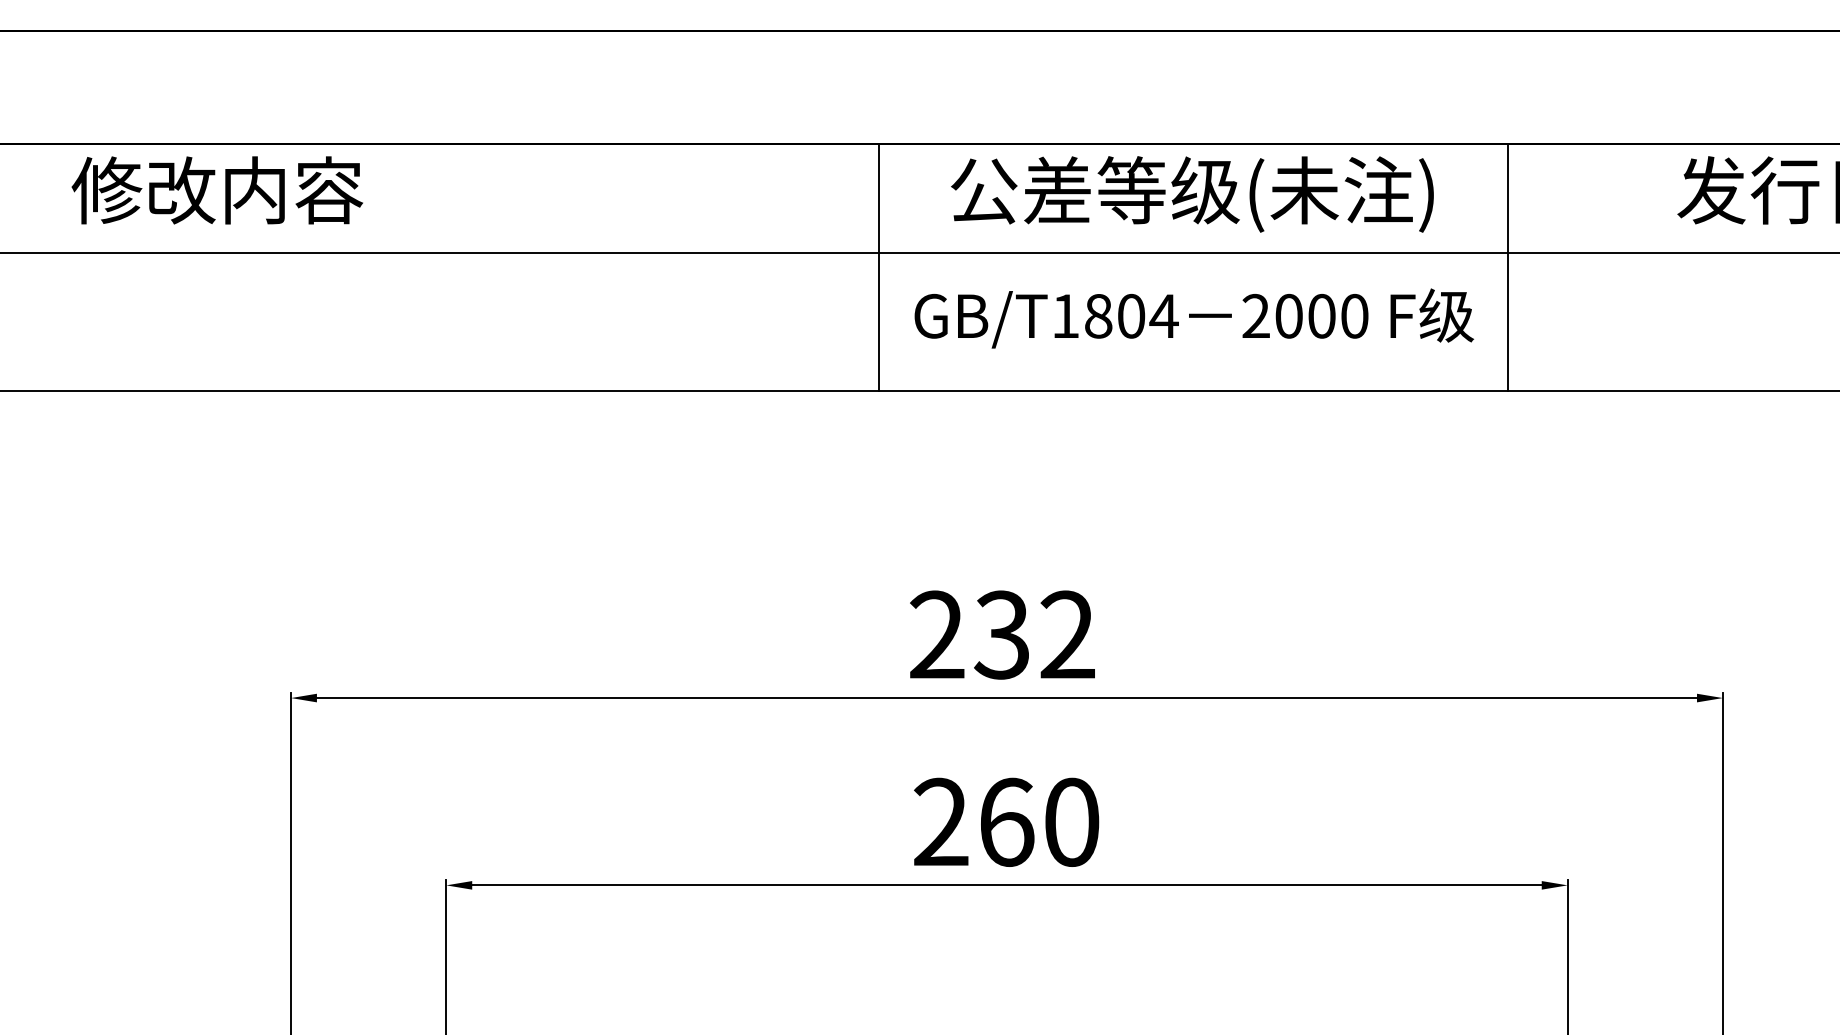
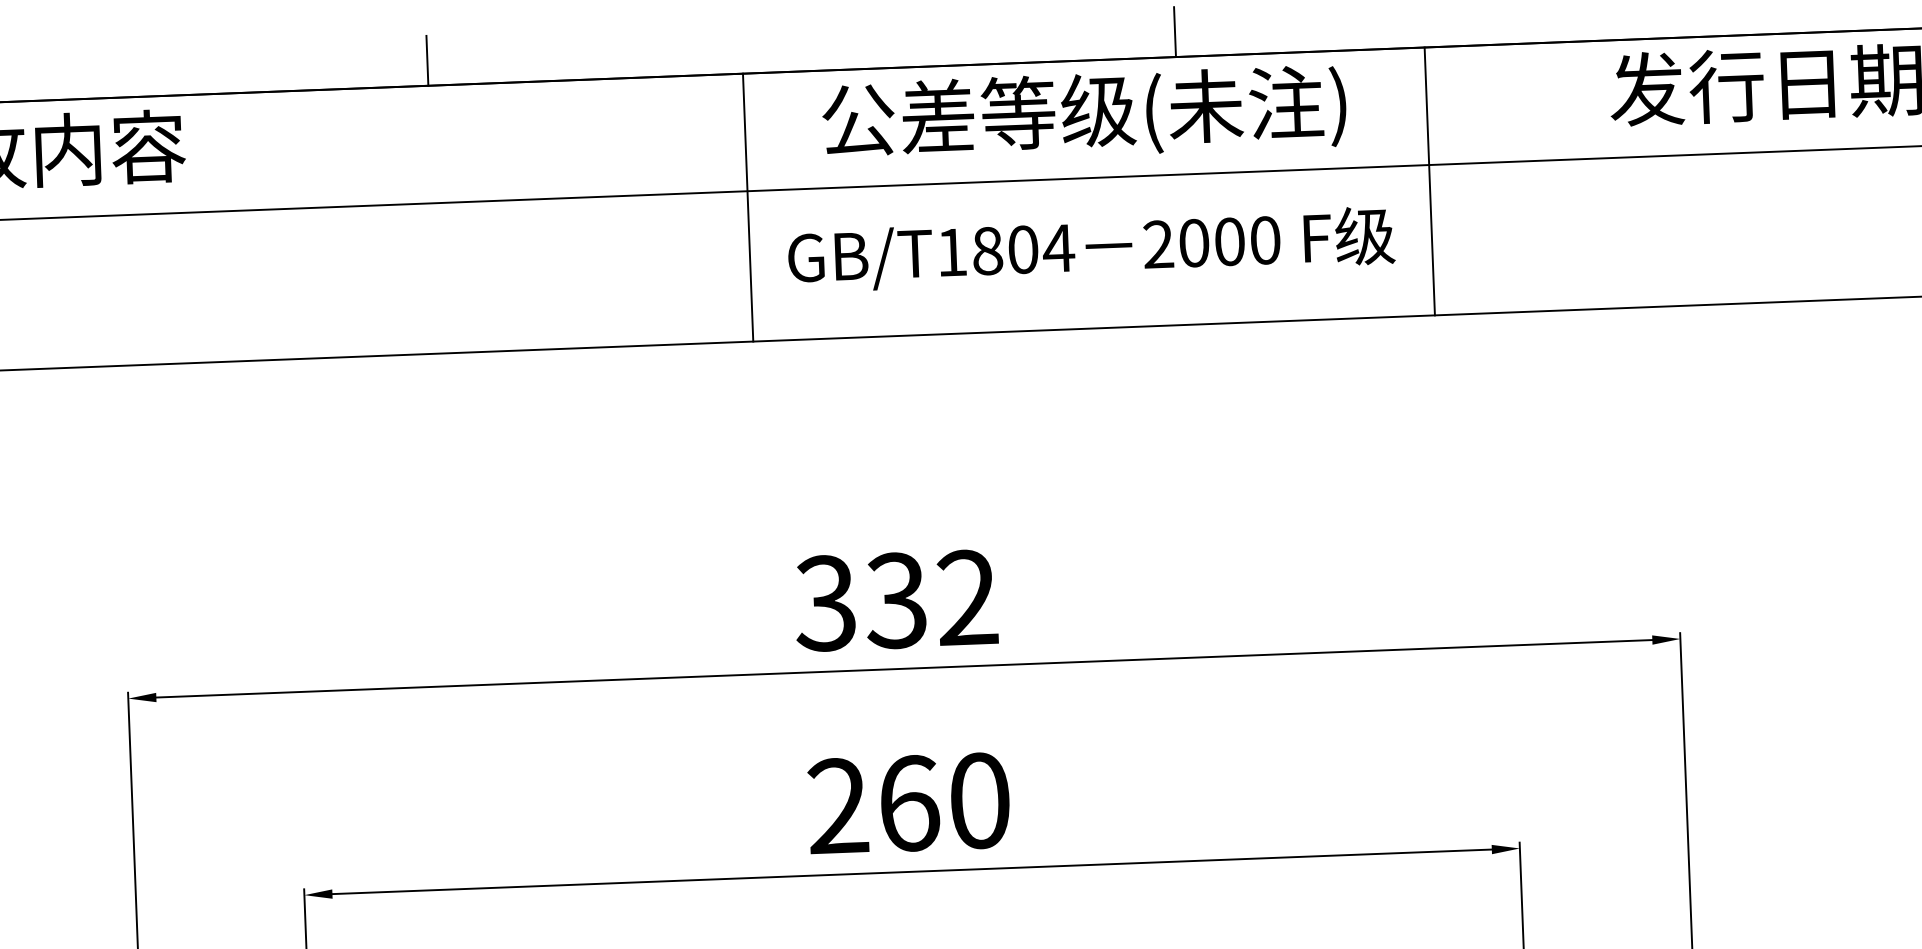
line: (589, 121) -> (427, 61), added
line: (1278, 121) -> (1174, 32), added
text: (936, 634) -> (825, 602), 232 -> 332

